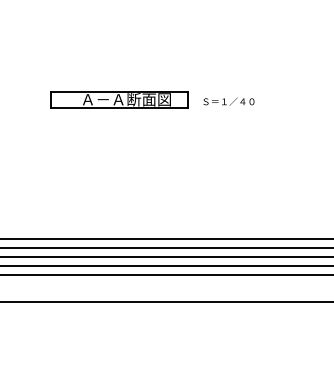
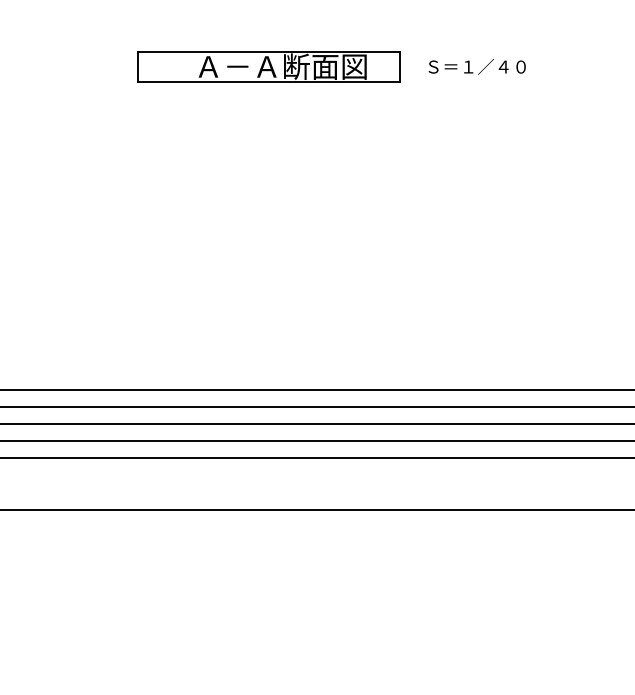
part: (119, 99) -> (268, 66), moved
text: (228, 101) -> (476, 66), moved

